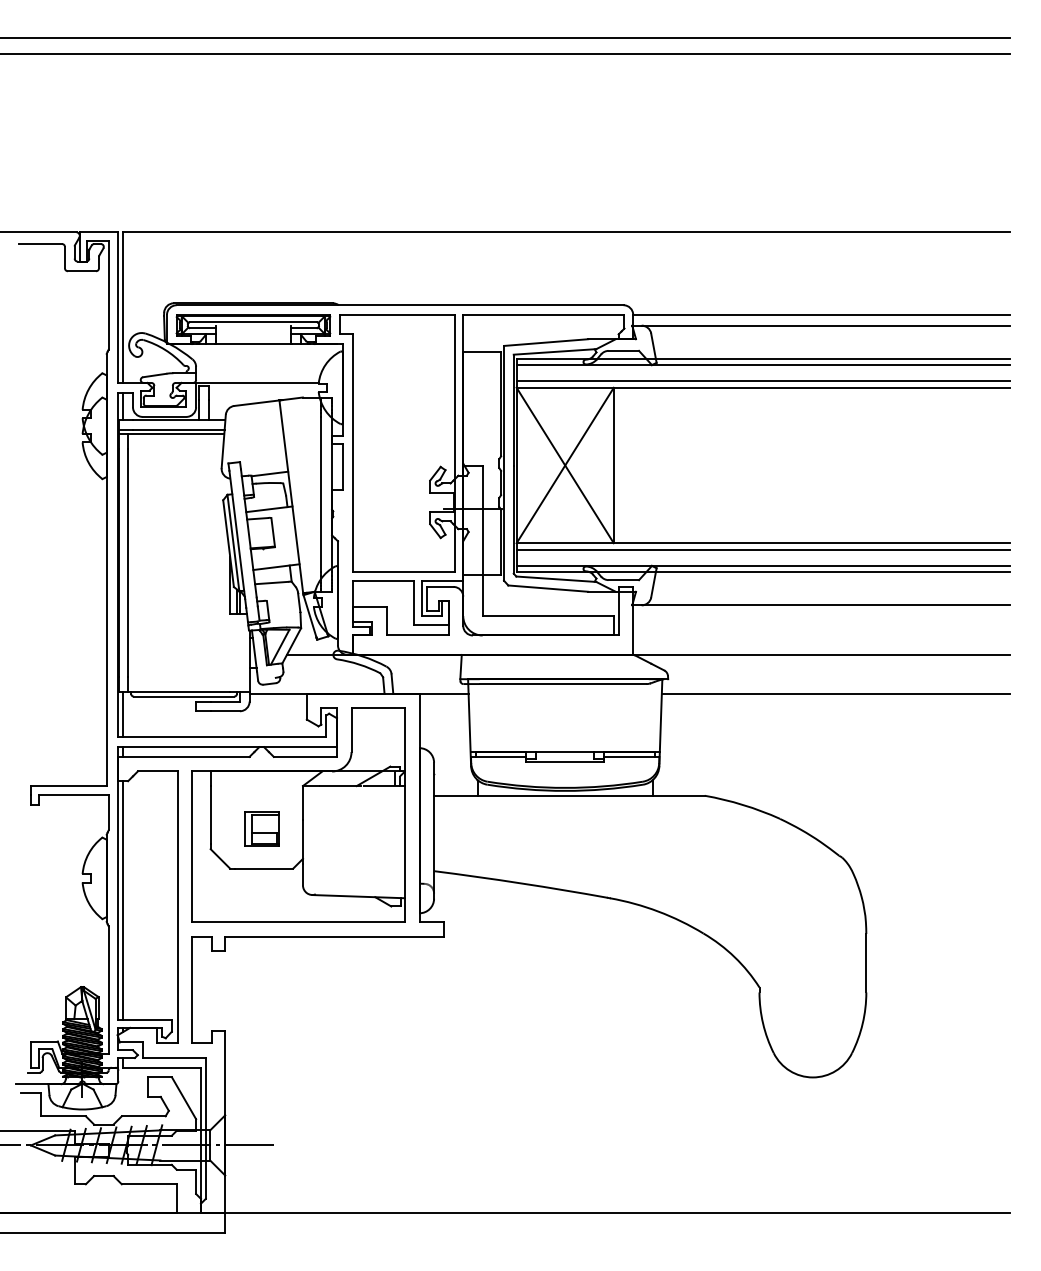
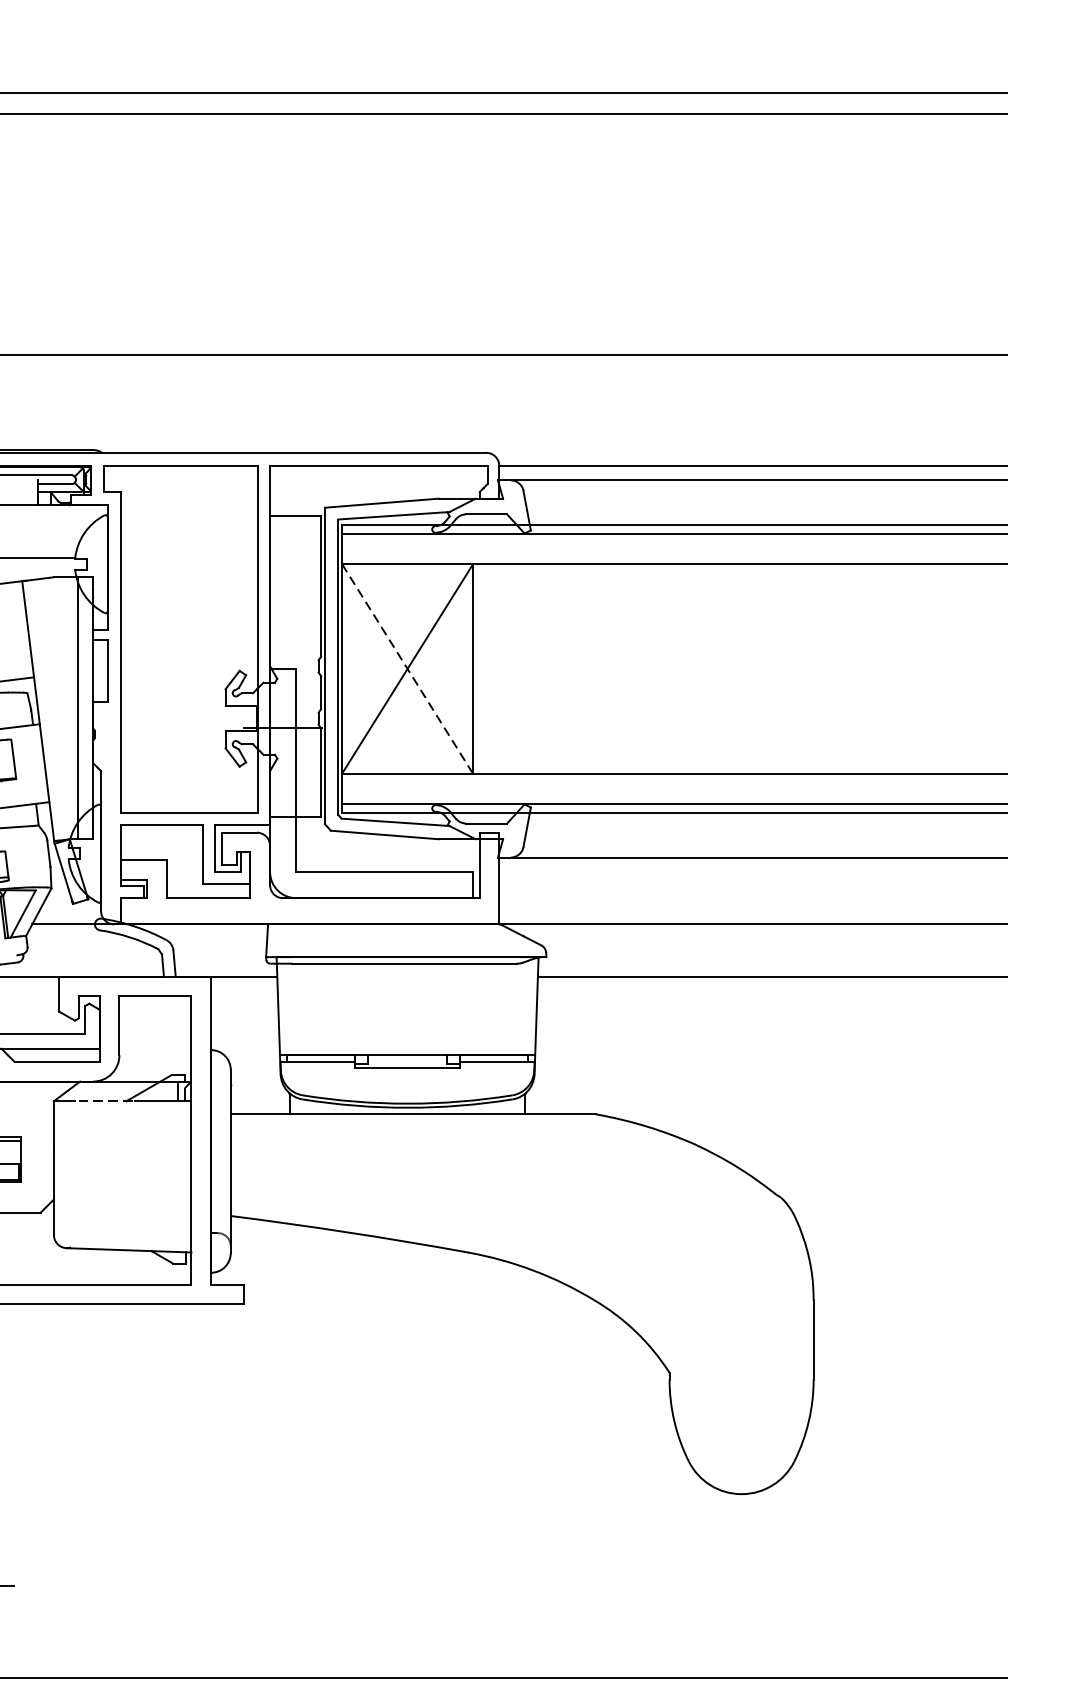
line: (763, 381) -> (674, 555), removed
line: (565, 465) -> (407, 668), solid -> dashed
line: (763, 550) -> (674, 783), removed
line: (340, 786) -> (104, 1101), solid -> dashed

